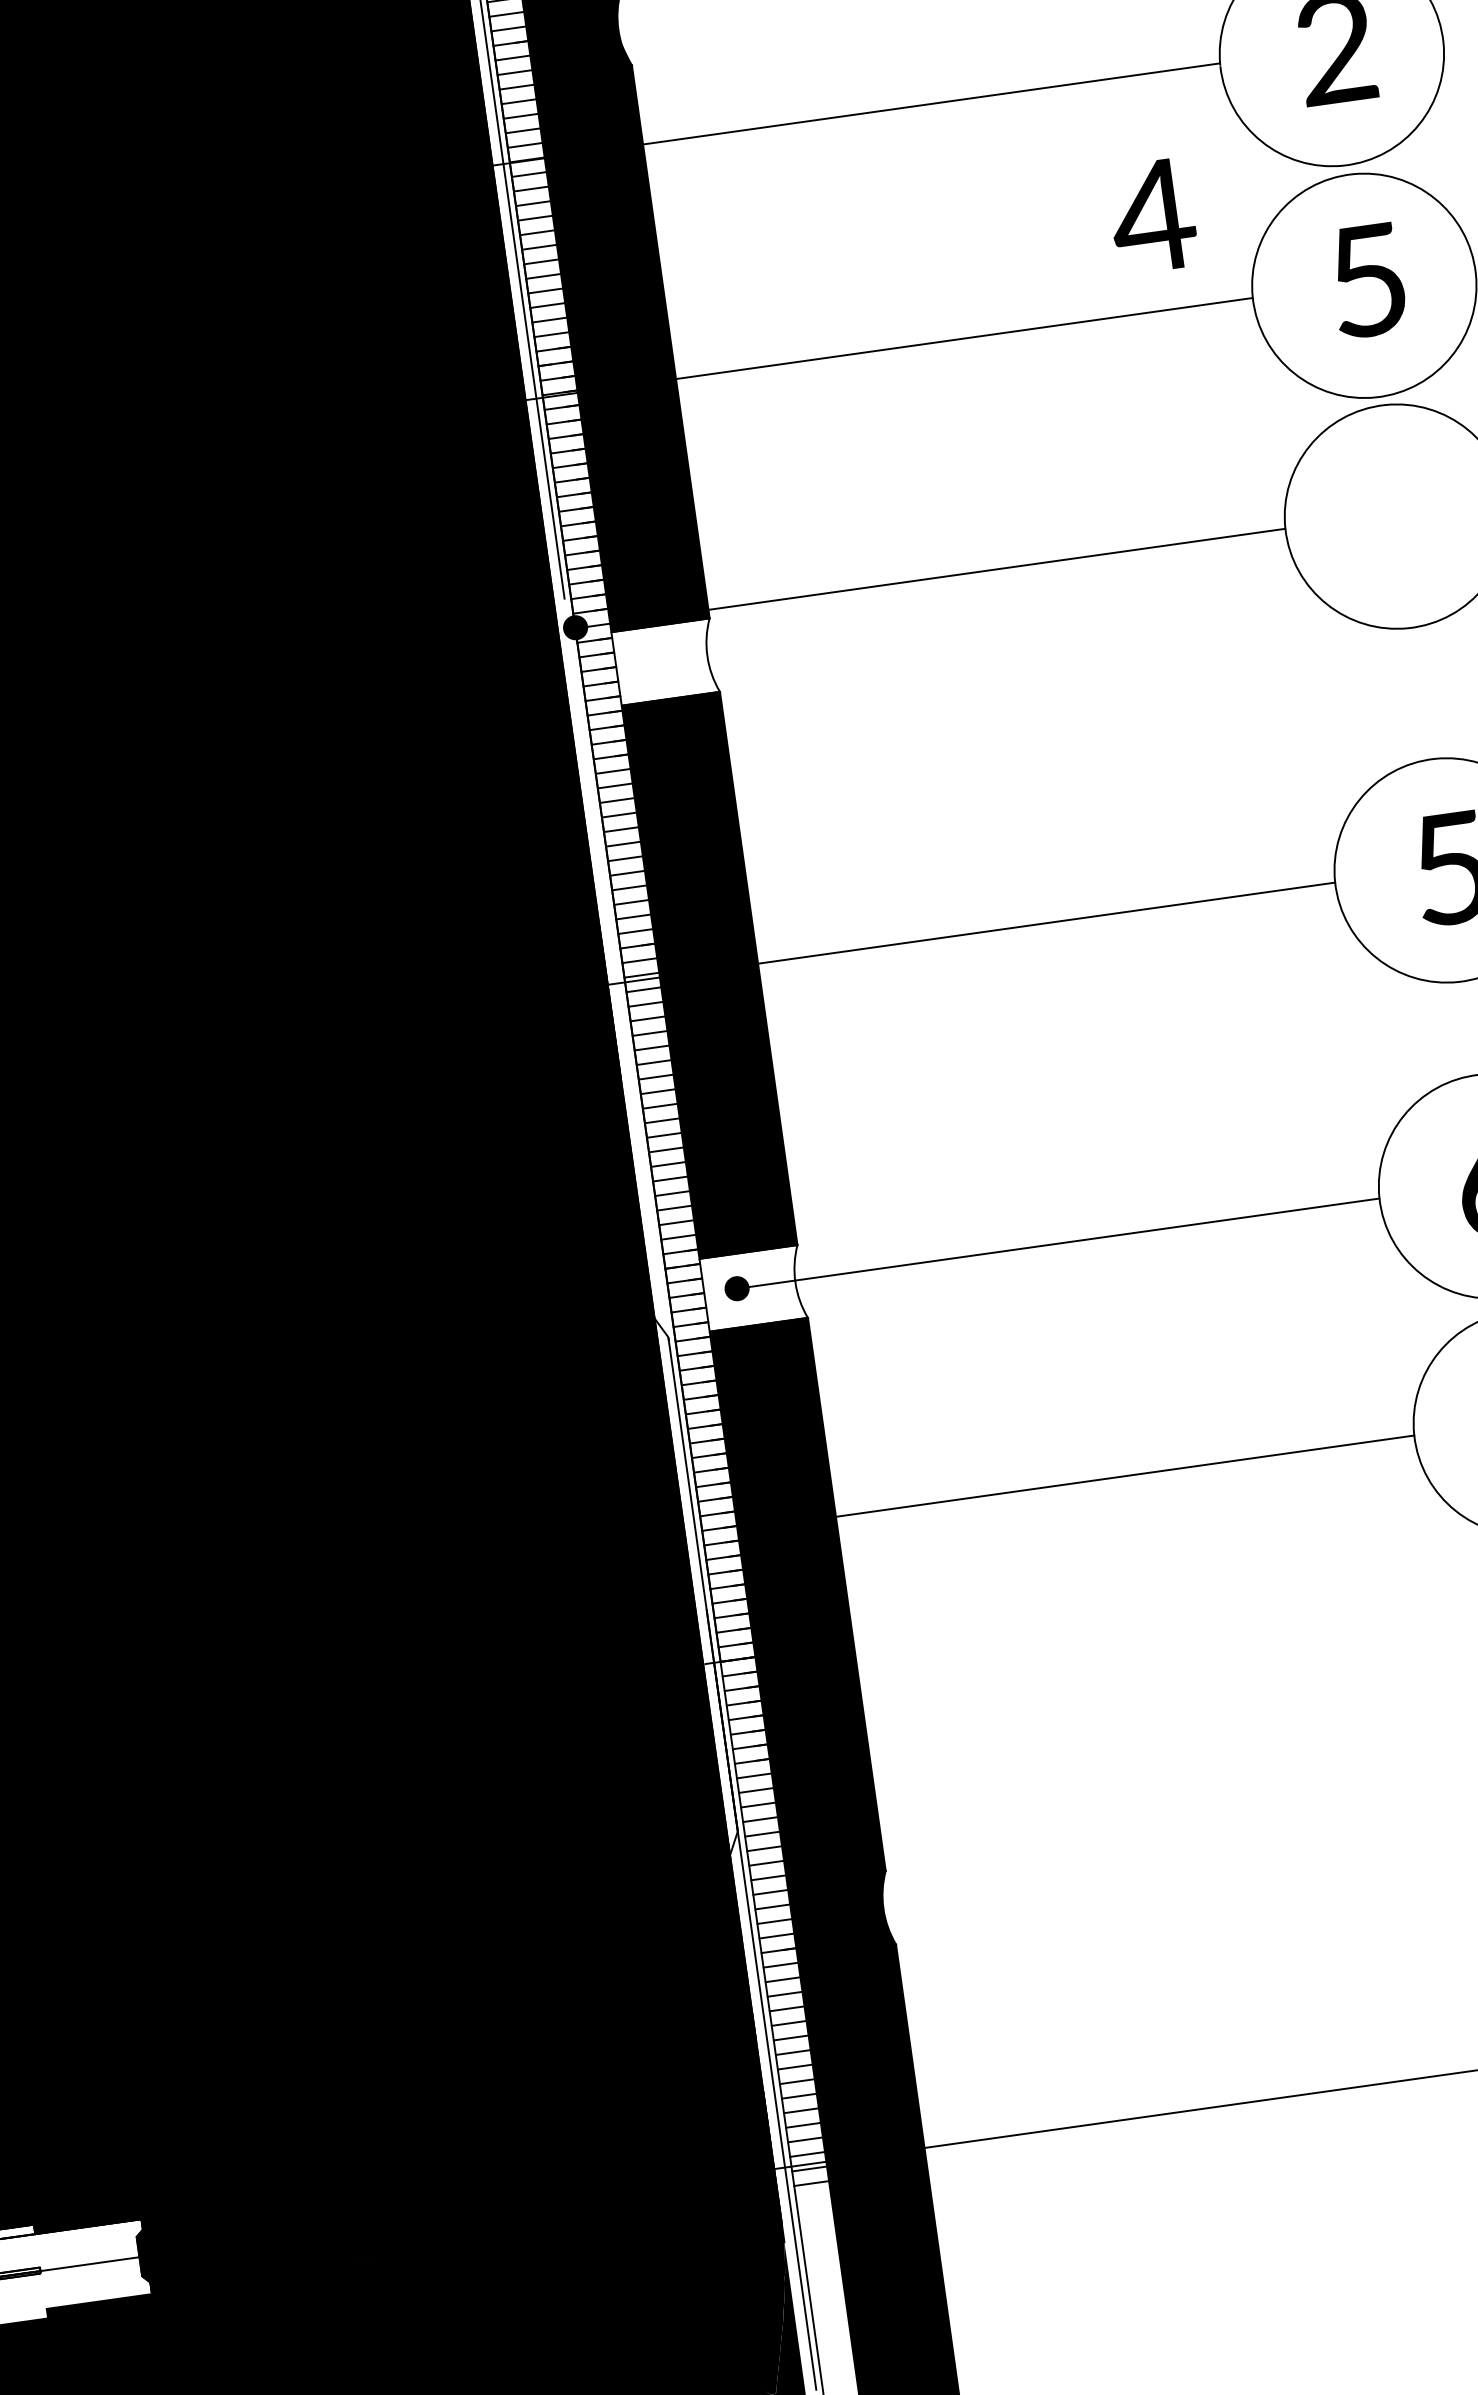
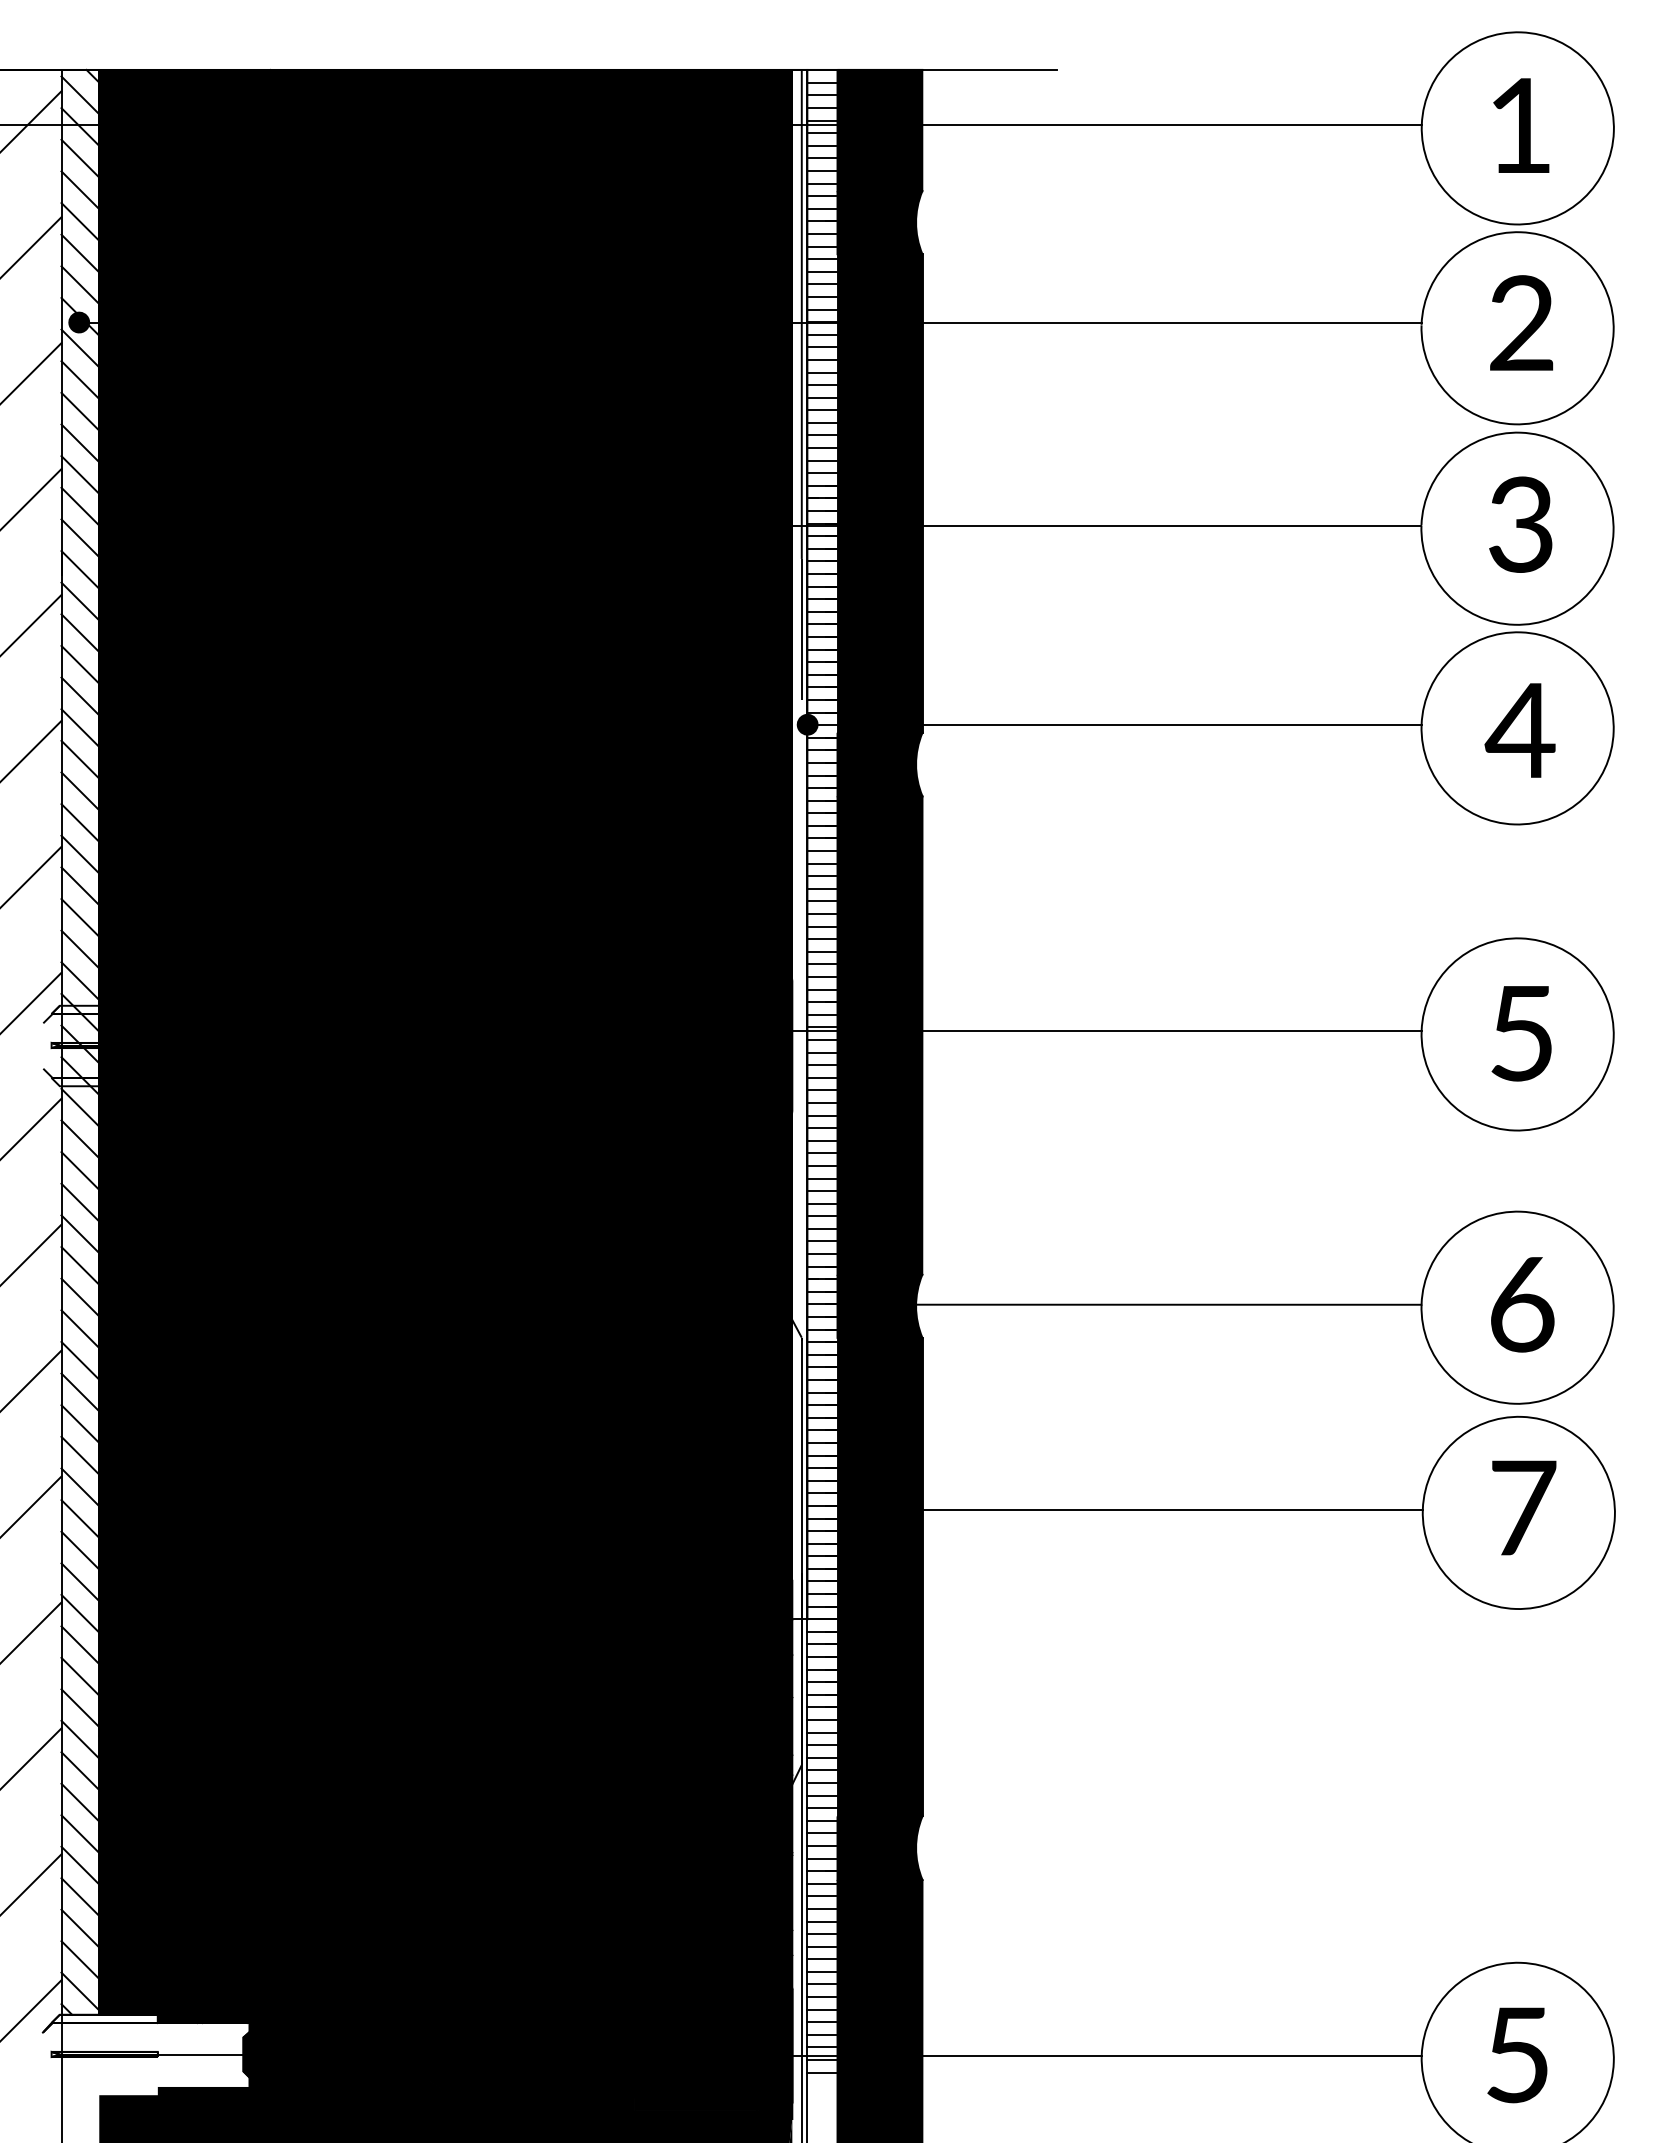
text: (1151, 216) -> (1519, 730), moved
text: (1367, 280) -> (1520, 524), 5 -> 3
fill: (665, 662) -> (879, 764), added
fill: (752, 1287) -> (879, 1305), added

